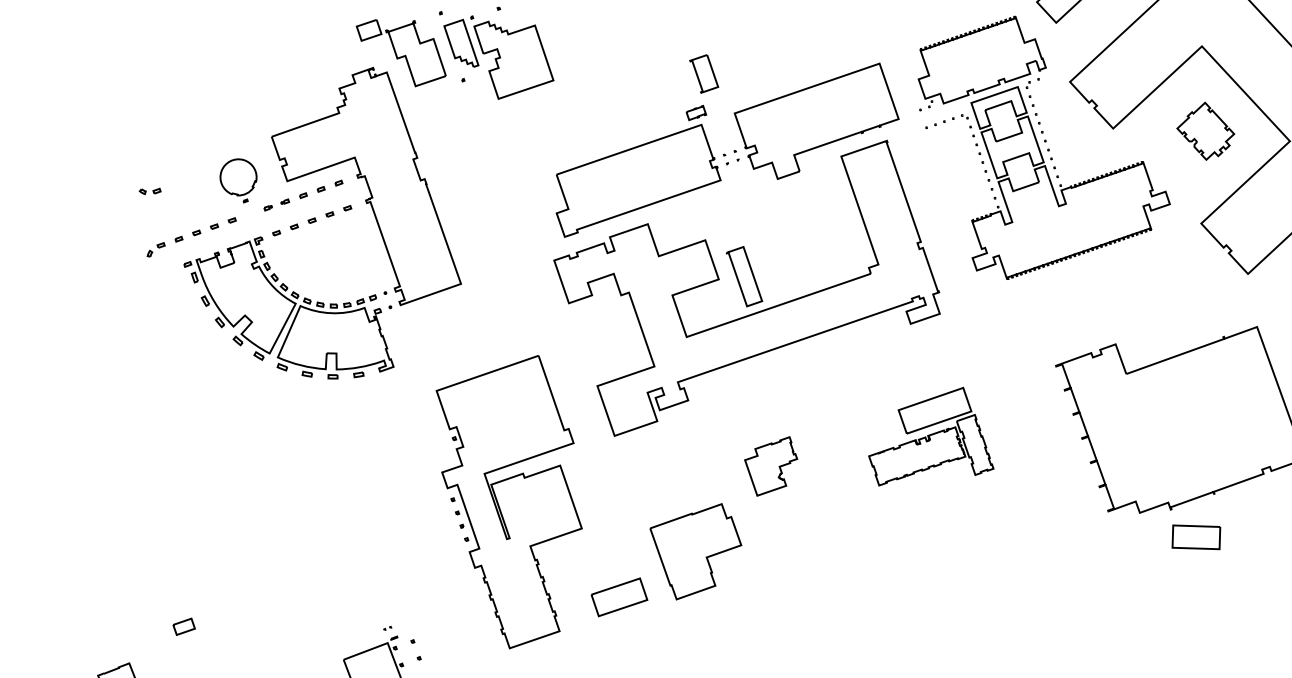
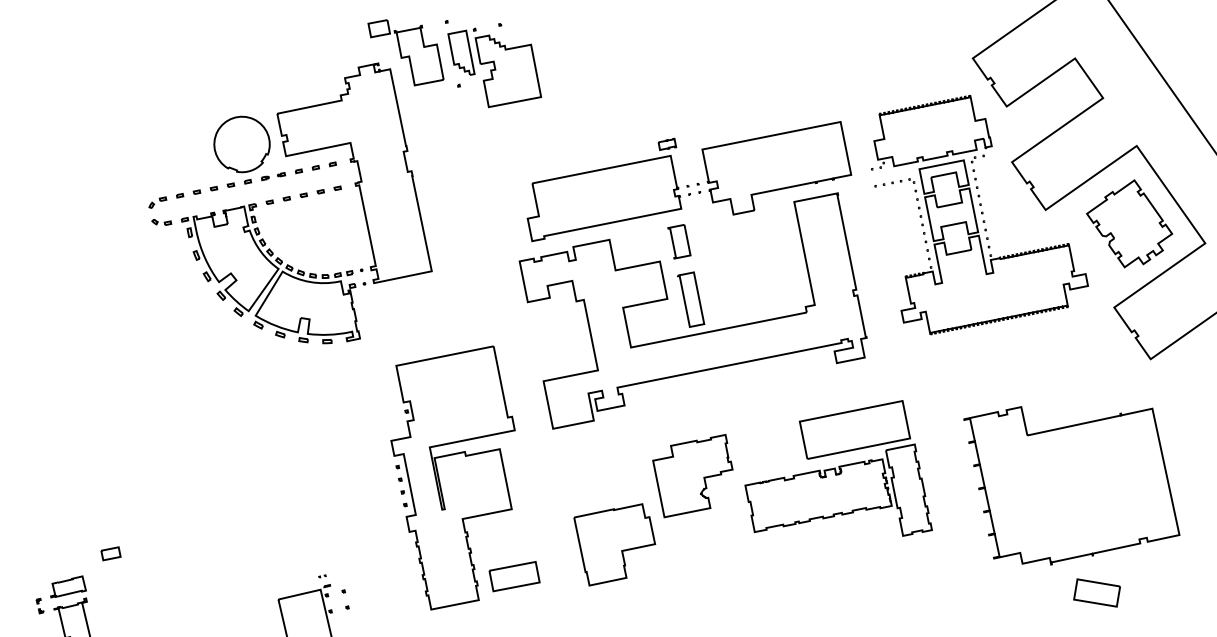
part: (704, 73) -> (679, 241), moved
part: (1205, 130) -> (1129, 223), size x1.67
part: (238, 180) -> (241, 149), size x1.67
part: (149, 191) -> (161, 222), moved
part: (927, 437) -> (838, 468), size x1.67
part: (771, 466) -> (692, 476), size x1.67
part: (1195, 536) -> (1096, 592), moved
part: (619, 597) -> (514, 576), moved
part: (183, 626) -> (110, 553), moved

